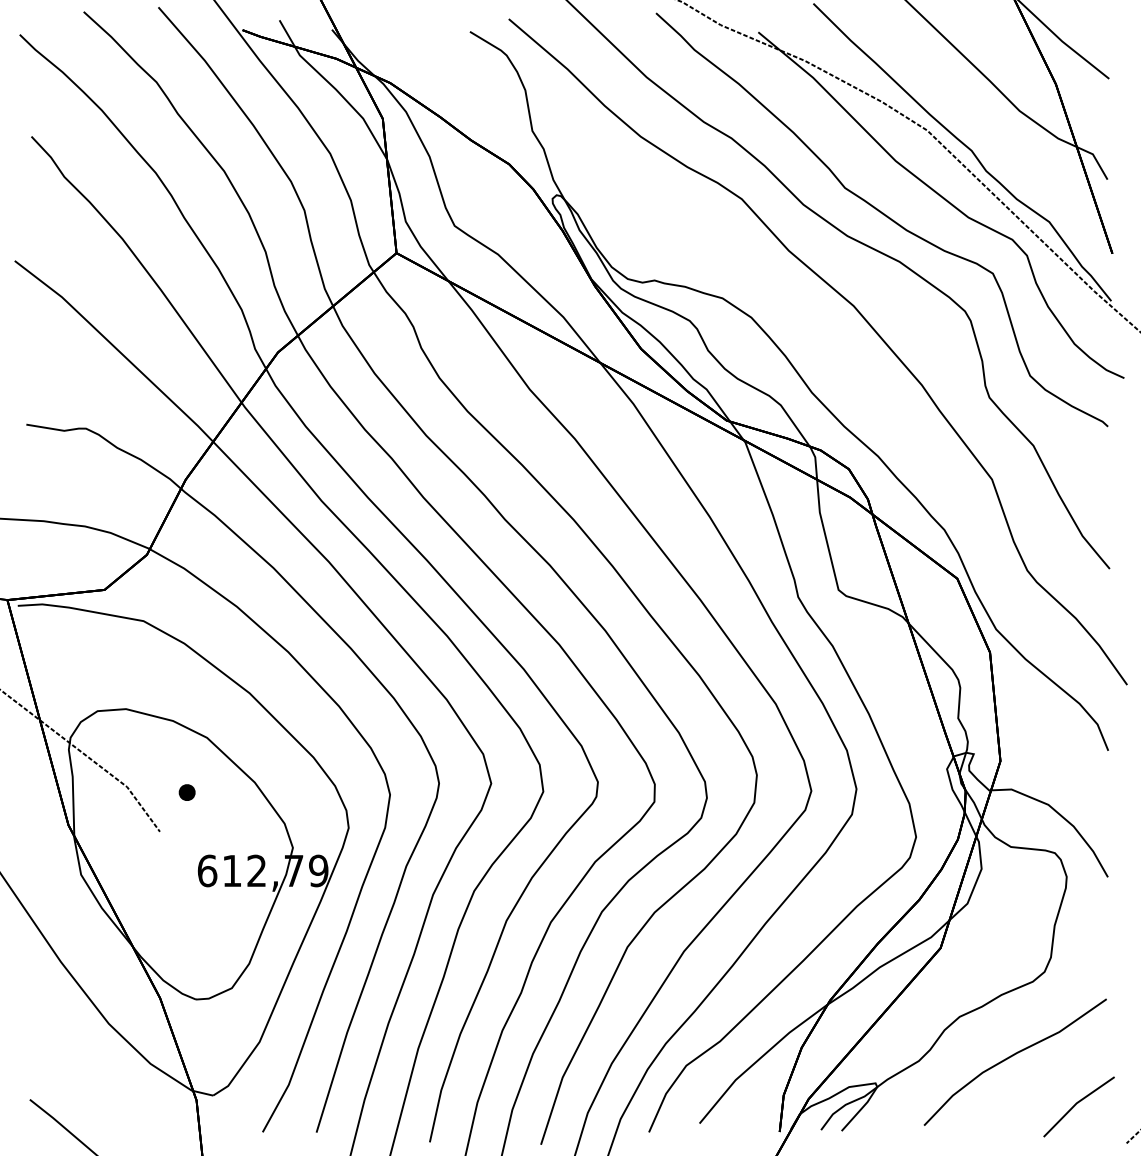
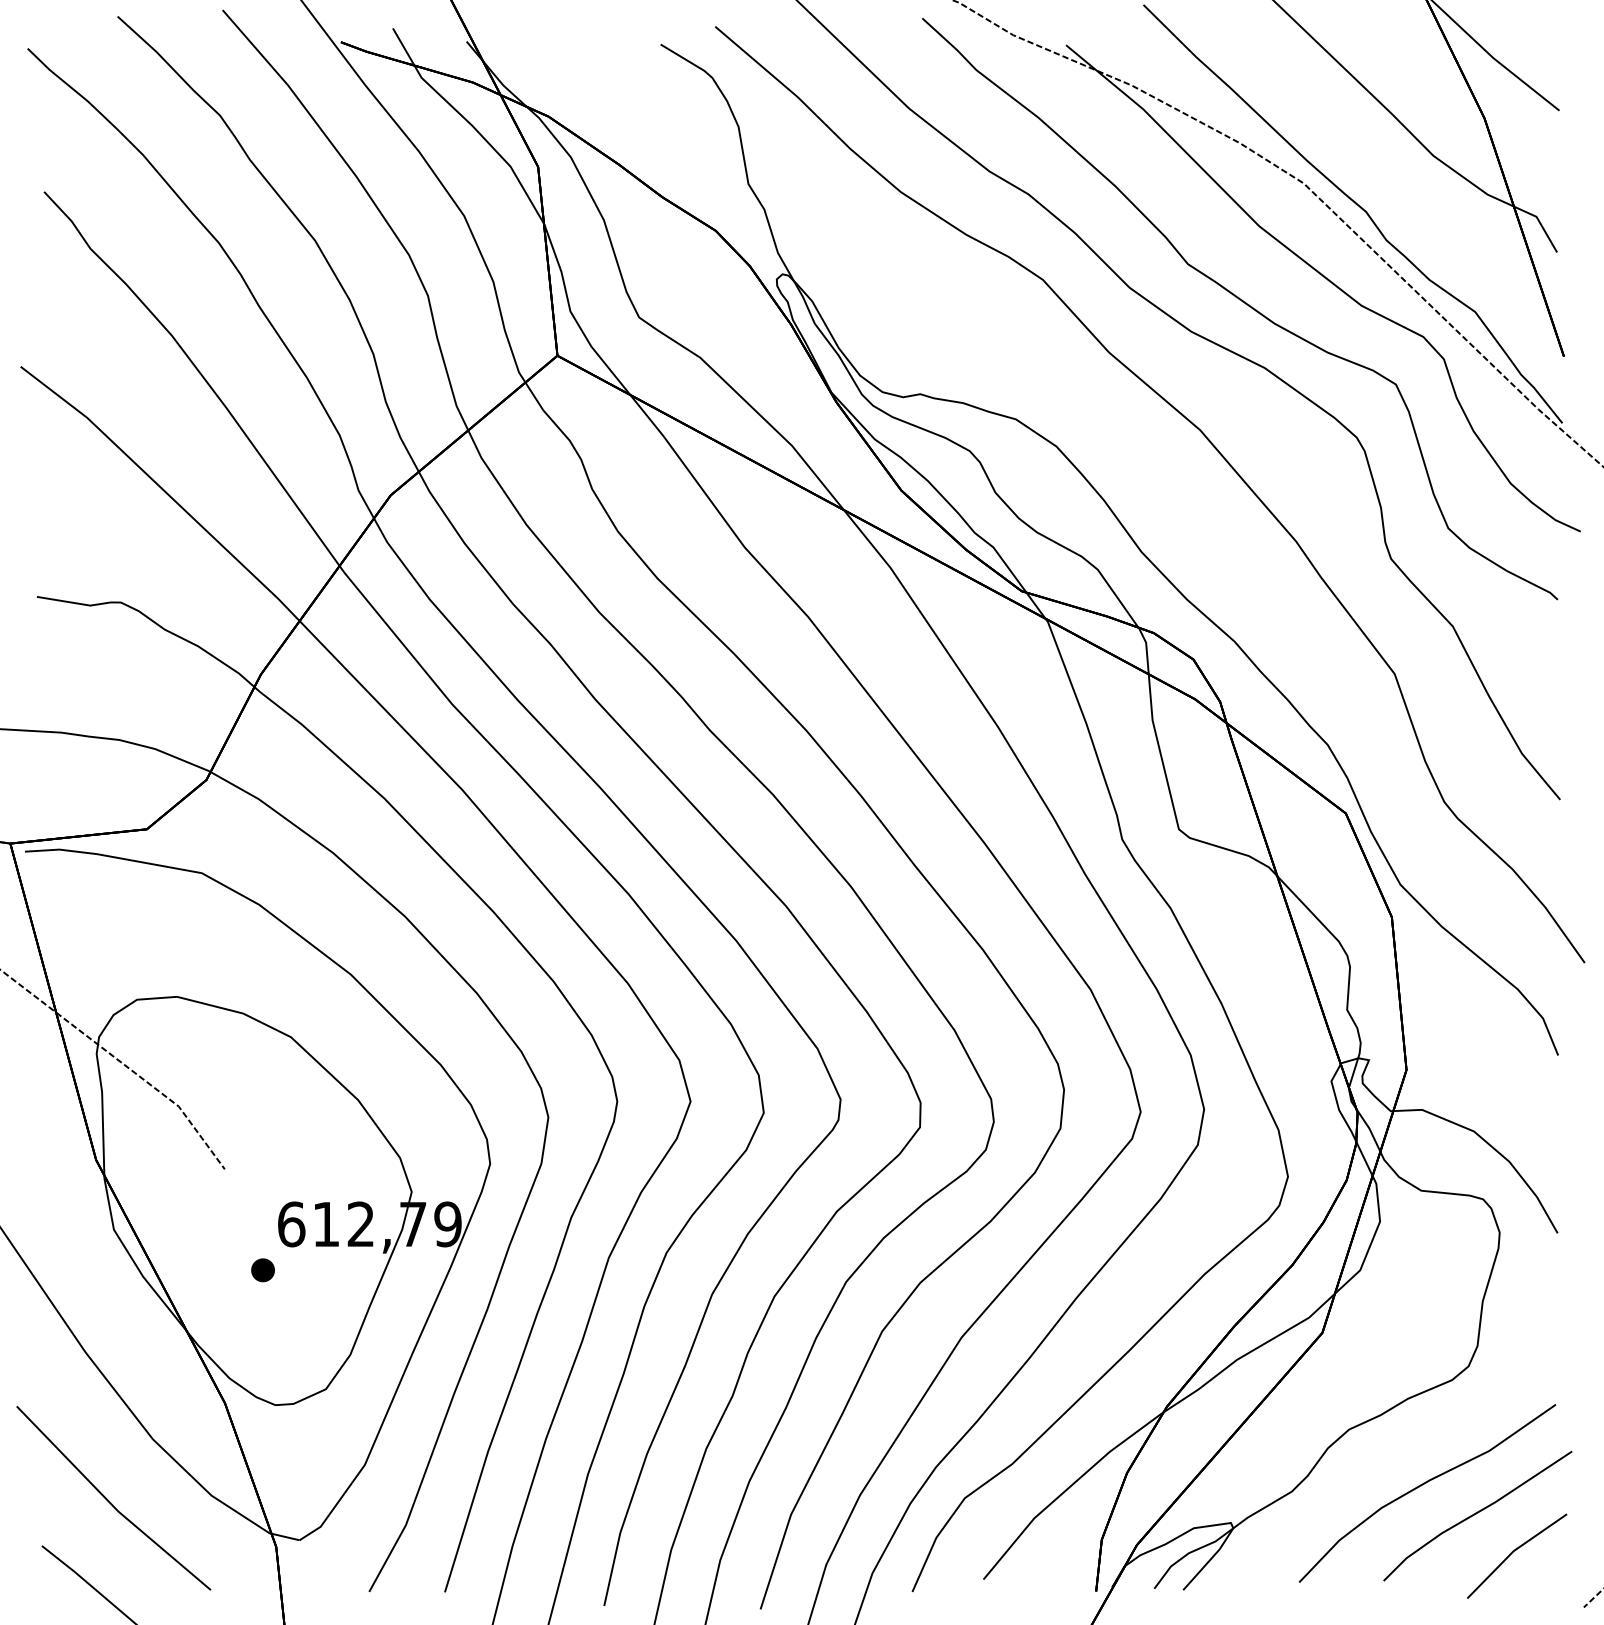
part: (186, 792) -> (262, 1270), moved
line: (78, 1067) -> (110, 1500), added
line: (1050, 1077) -> (1476, 1514), added

